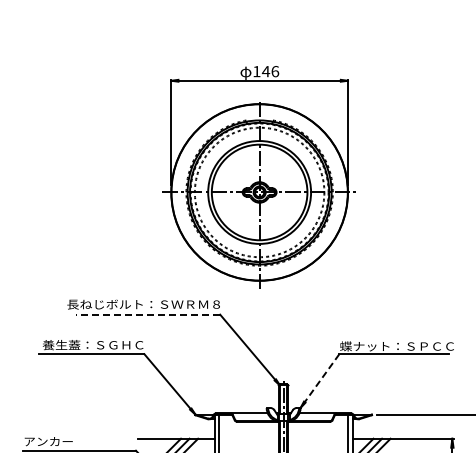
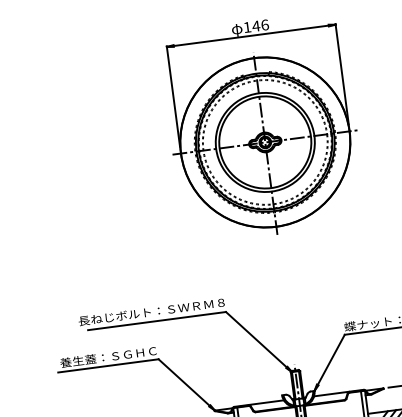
part: (258, 177) -> (262, 128), moved
line: (147, 314) -> (156, 320), dashed -> solid
line: (319, 381) -> (329, 363), dashed -> solid

